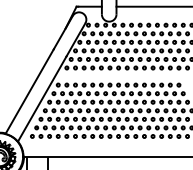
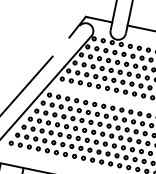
line: (62, 32) -> (65, 40), removed

